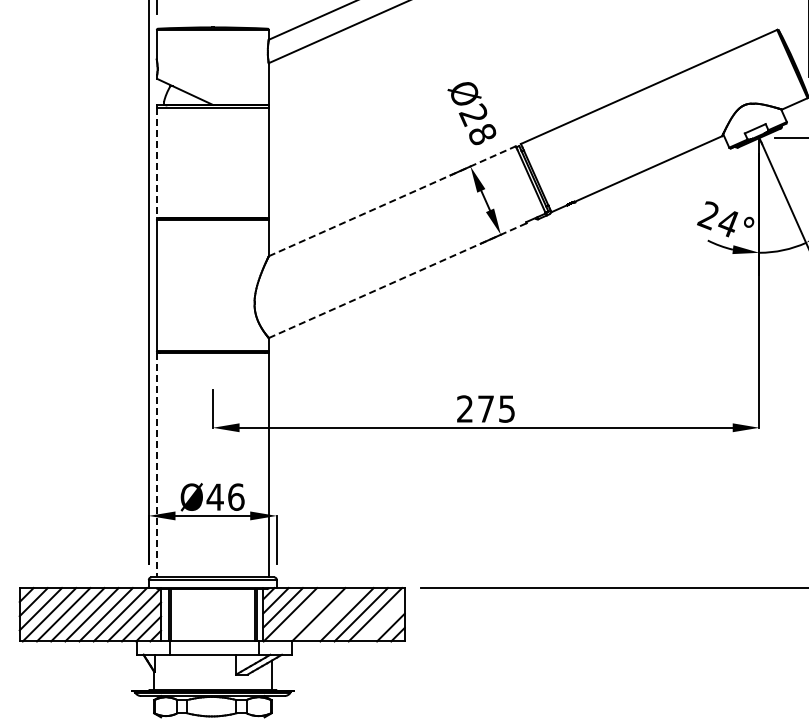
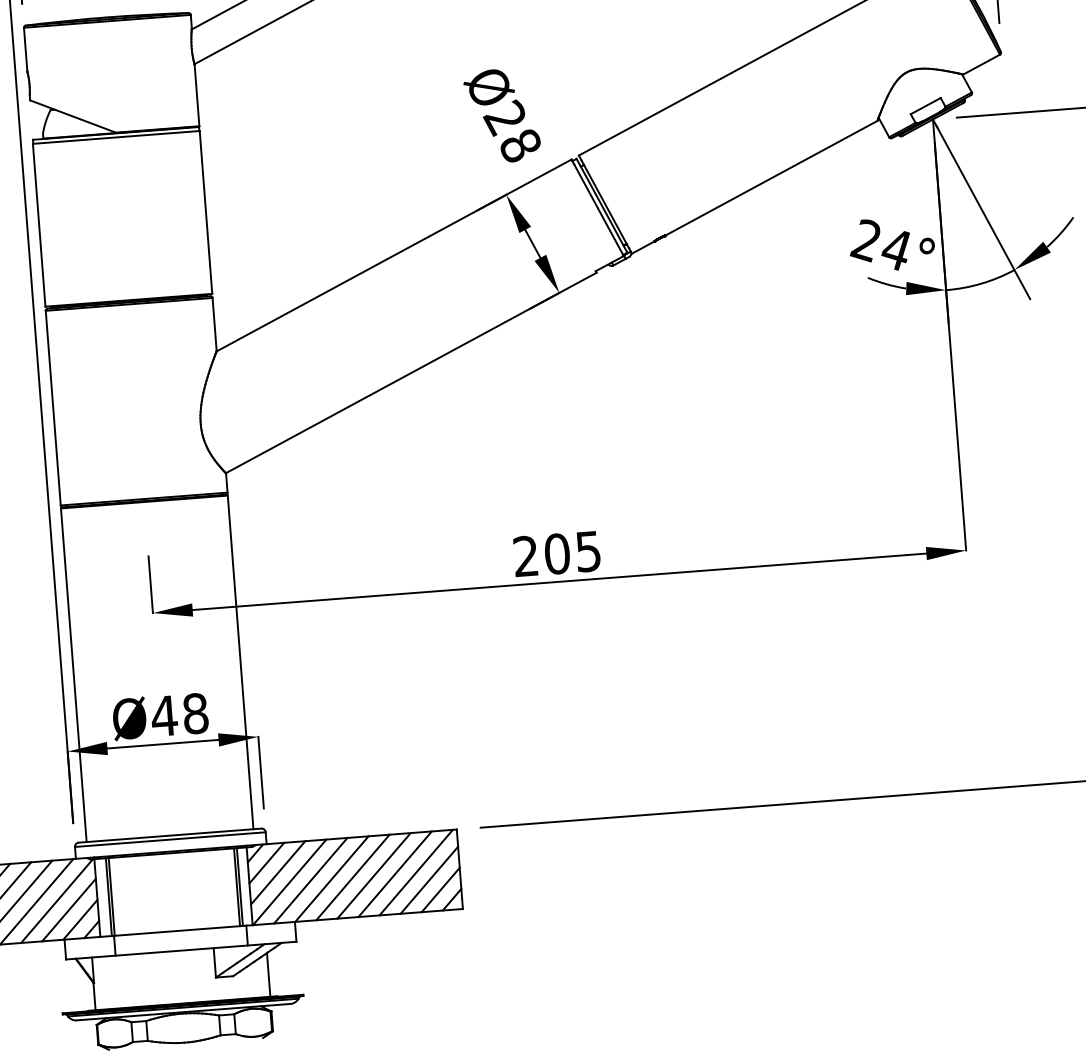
line: (156, 162) -> (38, 224), dashed -> solid
line: (392, 201) -> (394, 255), dashed -> solid
line: (398, 280) -> (412, 372), dashed -> solid
text: (485, 408) -> (556, 553), 275 -> 205
line: (156, 465) -> (73, 675), dashed -> solid
text: (236, 496) -> (195, 712), Ø46 -> Ø48
line: (304, 614) -> (310, 880), added
line: (332, 614) -> (352, 877), added
line: (383, 620) -> (428, 880), added

